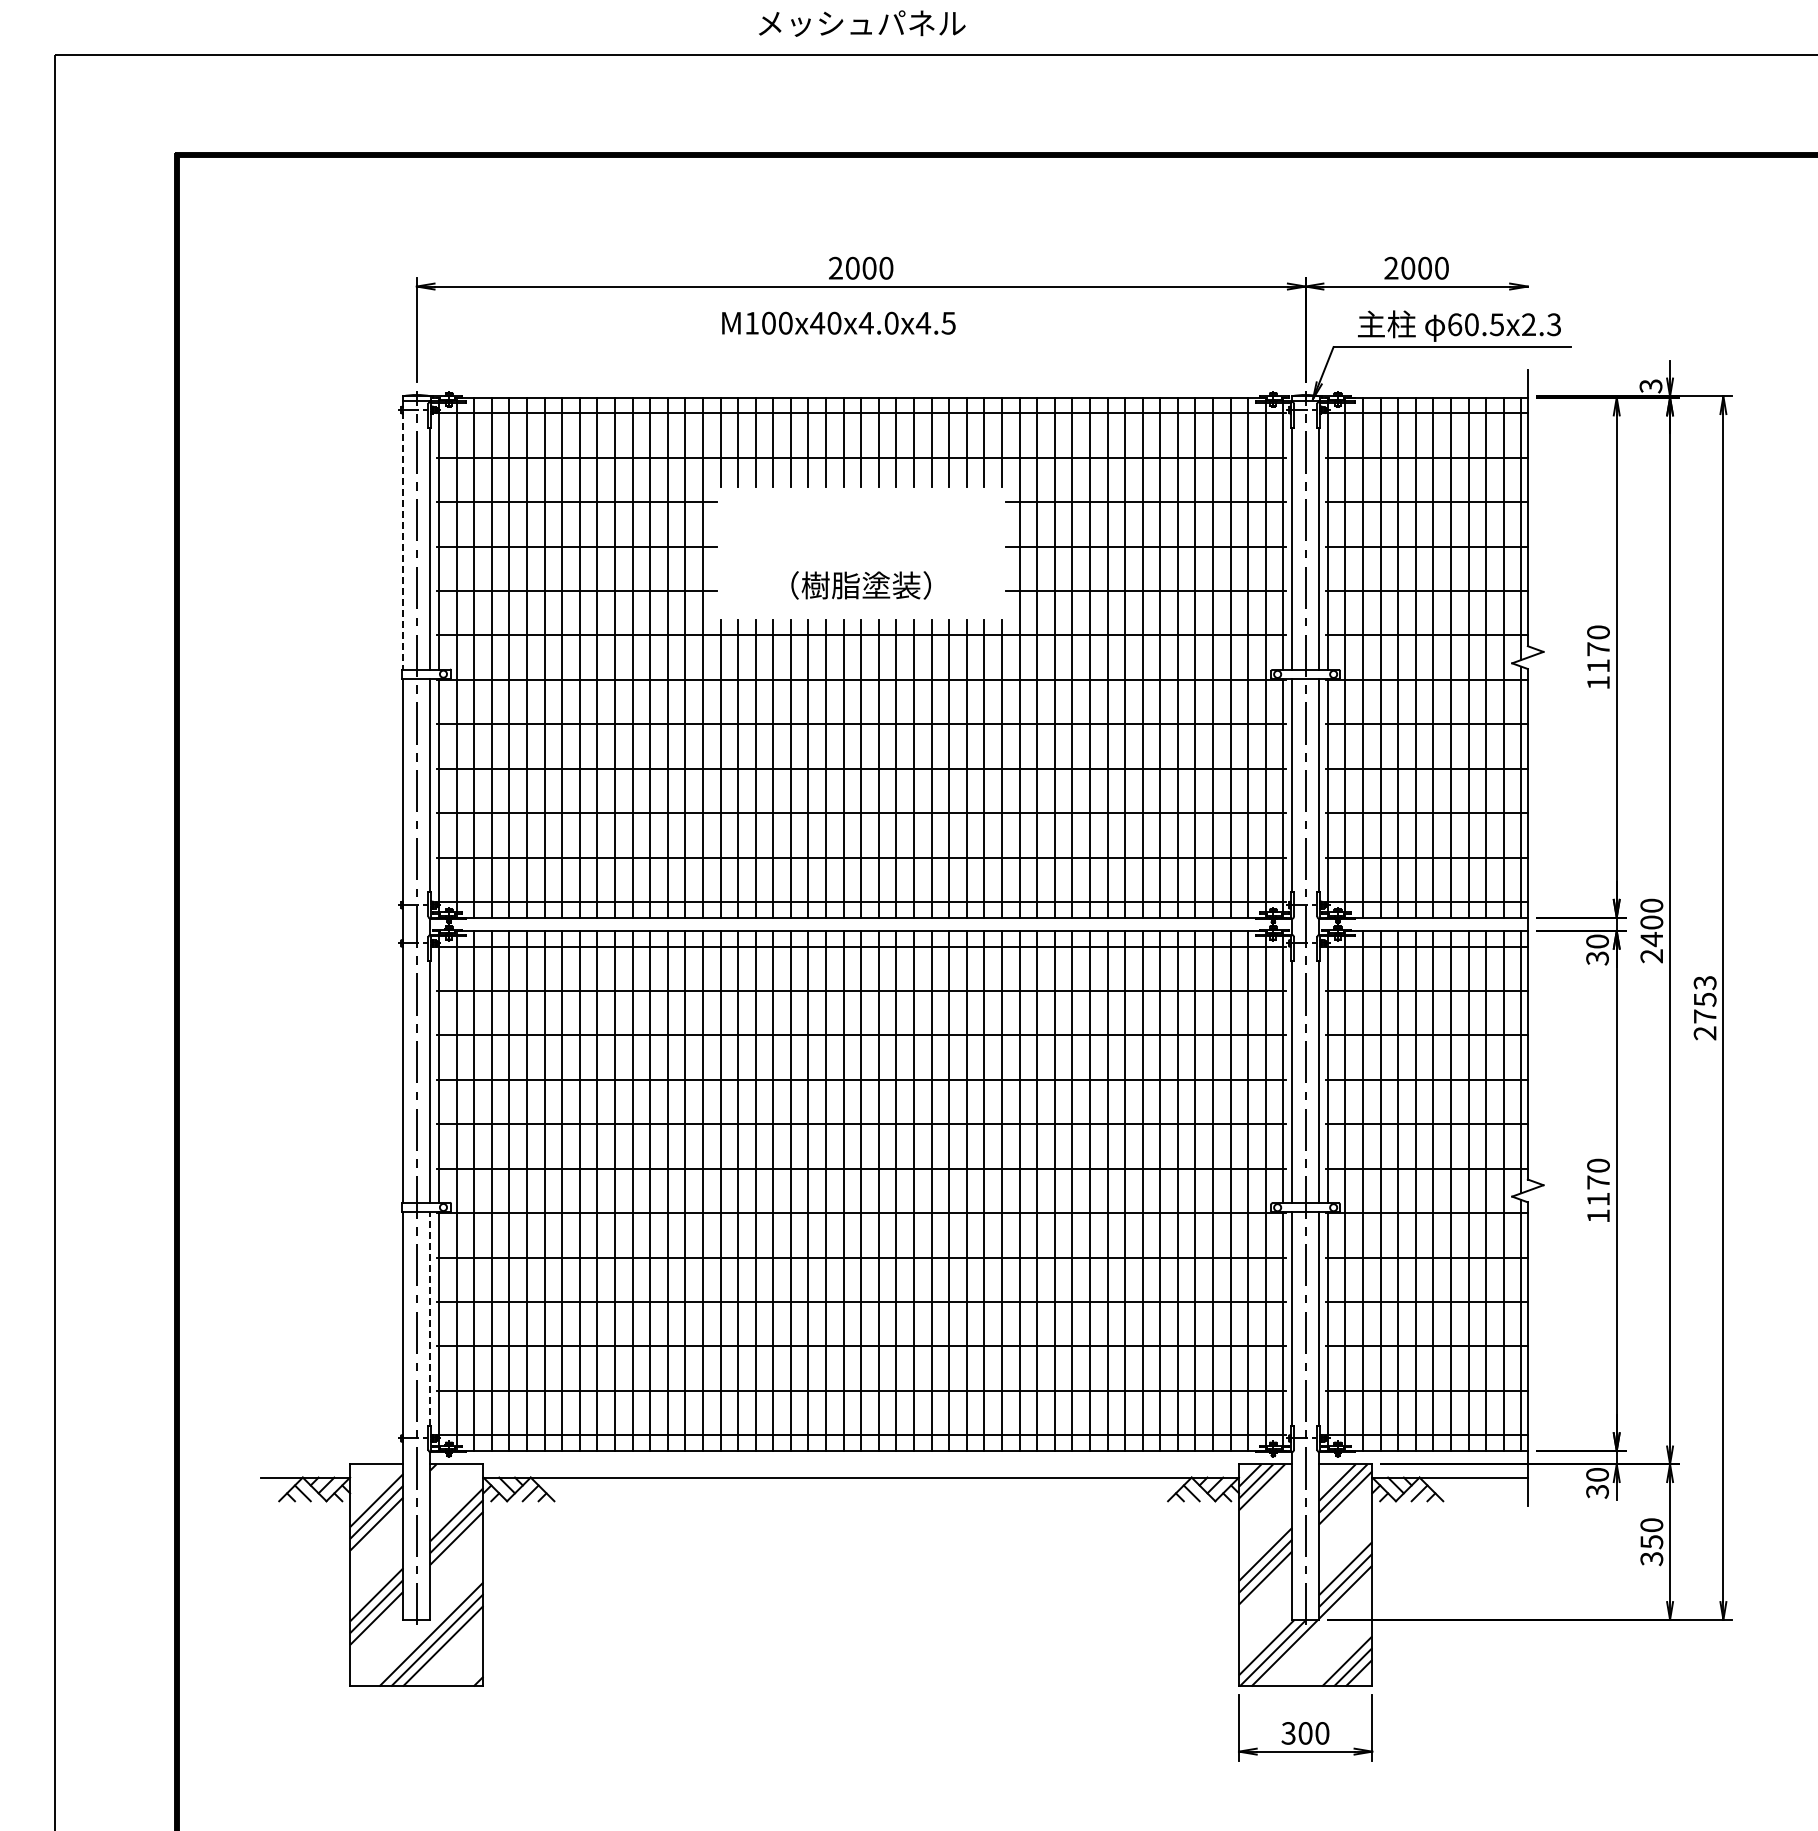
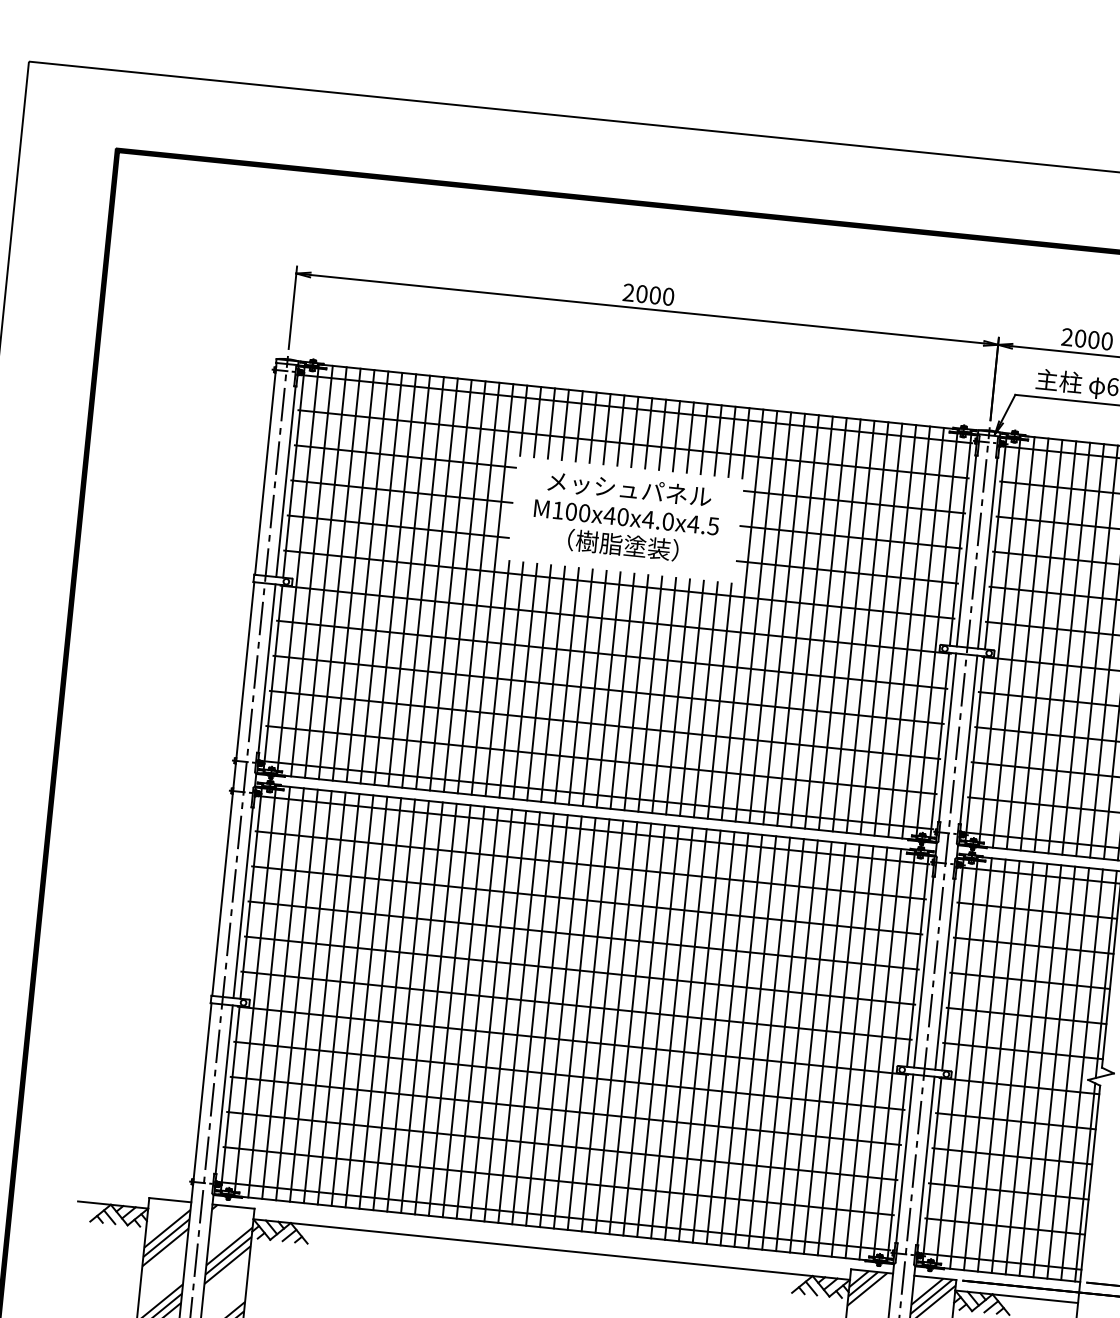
text: (862, 23) -> (629, 489), moved
text: (838, 322) -> (626, 516), moved
line: (403, 535) -> (265, 469), dashed -> solid
line: (430, 1318) -> (224, 1089), dashed -> solid

